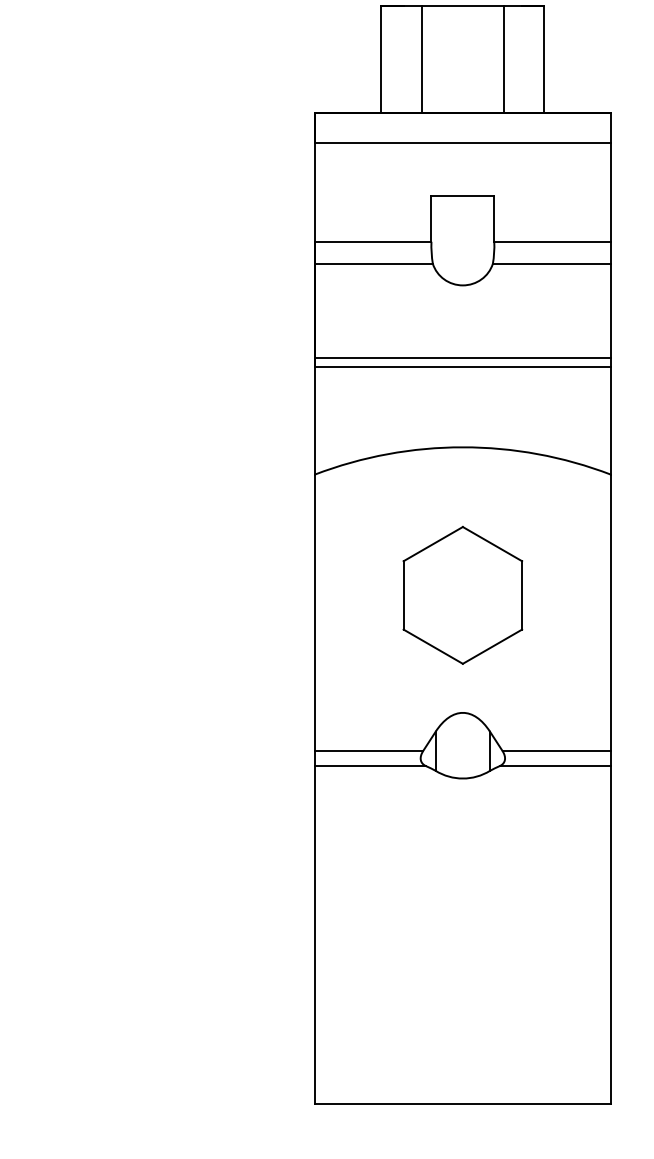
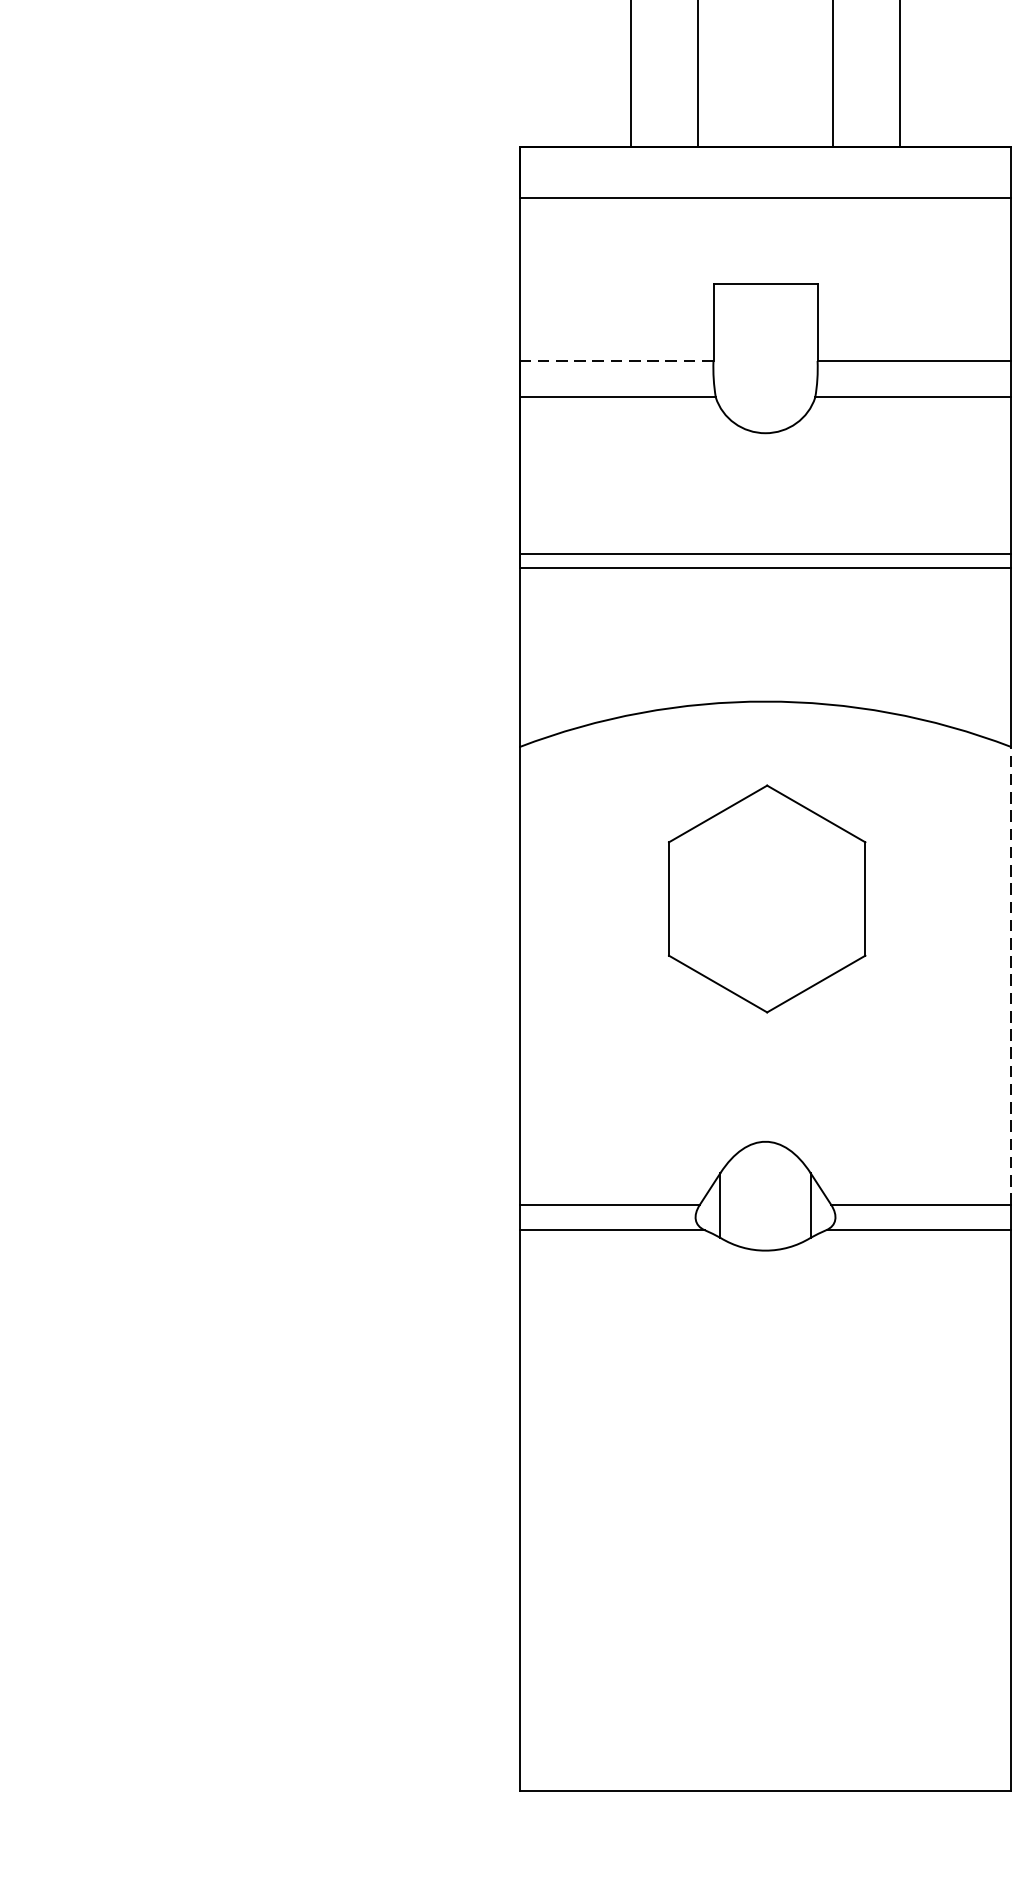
line: (372, 241) -> (615, 360), solid -> dashed
part: (462, 594) -> (766, 897), moved
line: (610, 612) -> (1010, 975), solid -> dashed

